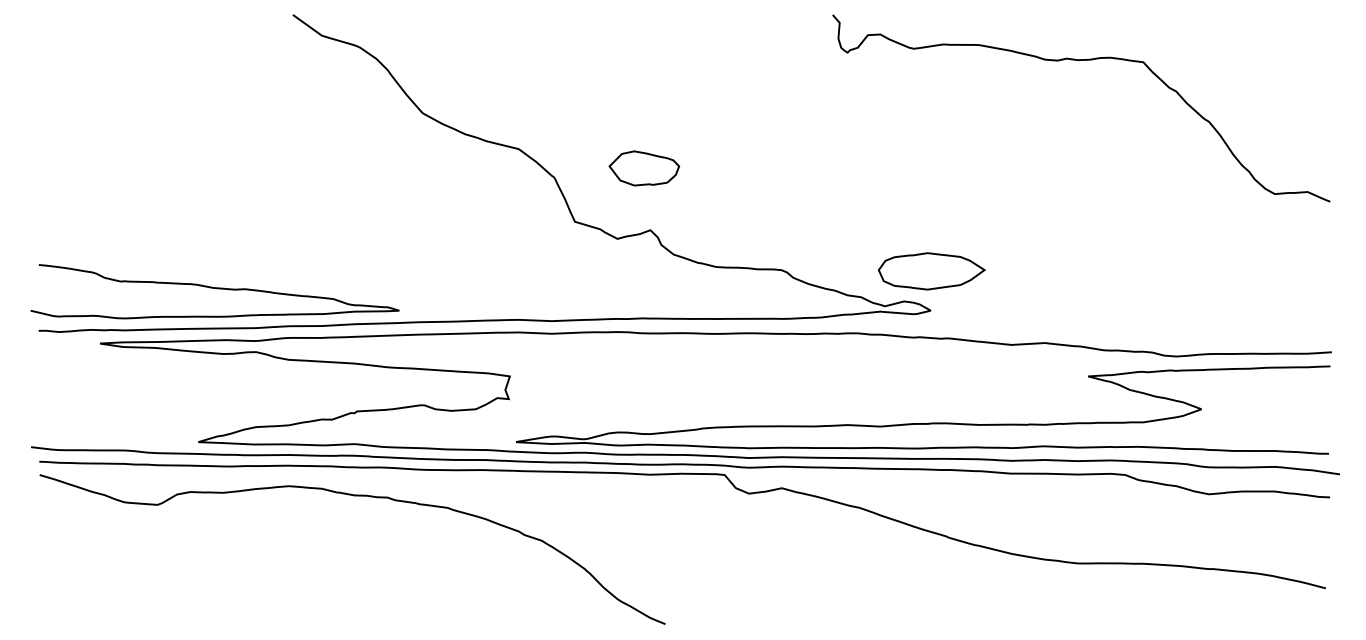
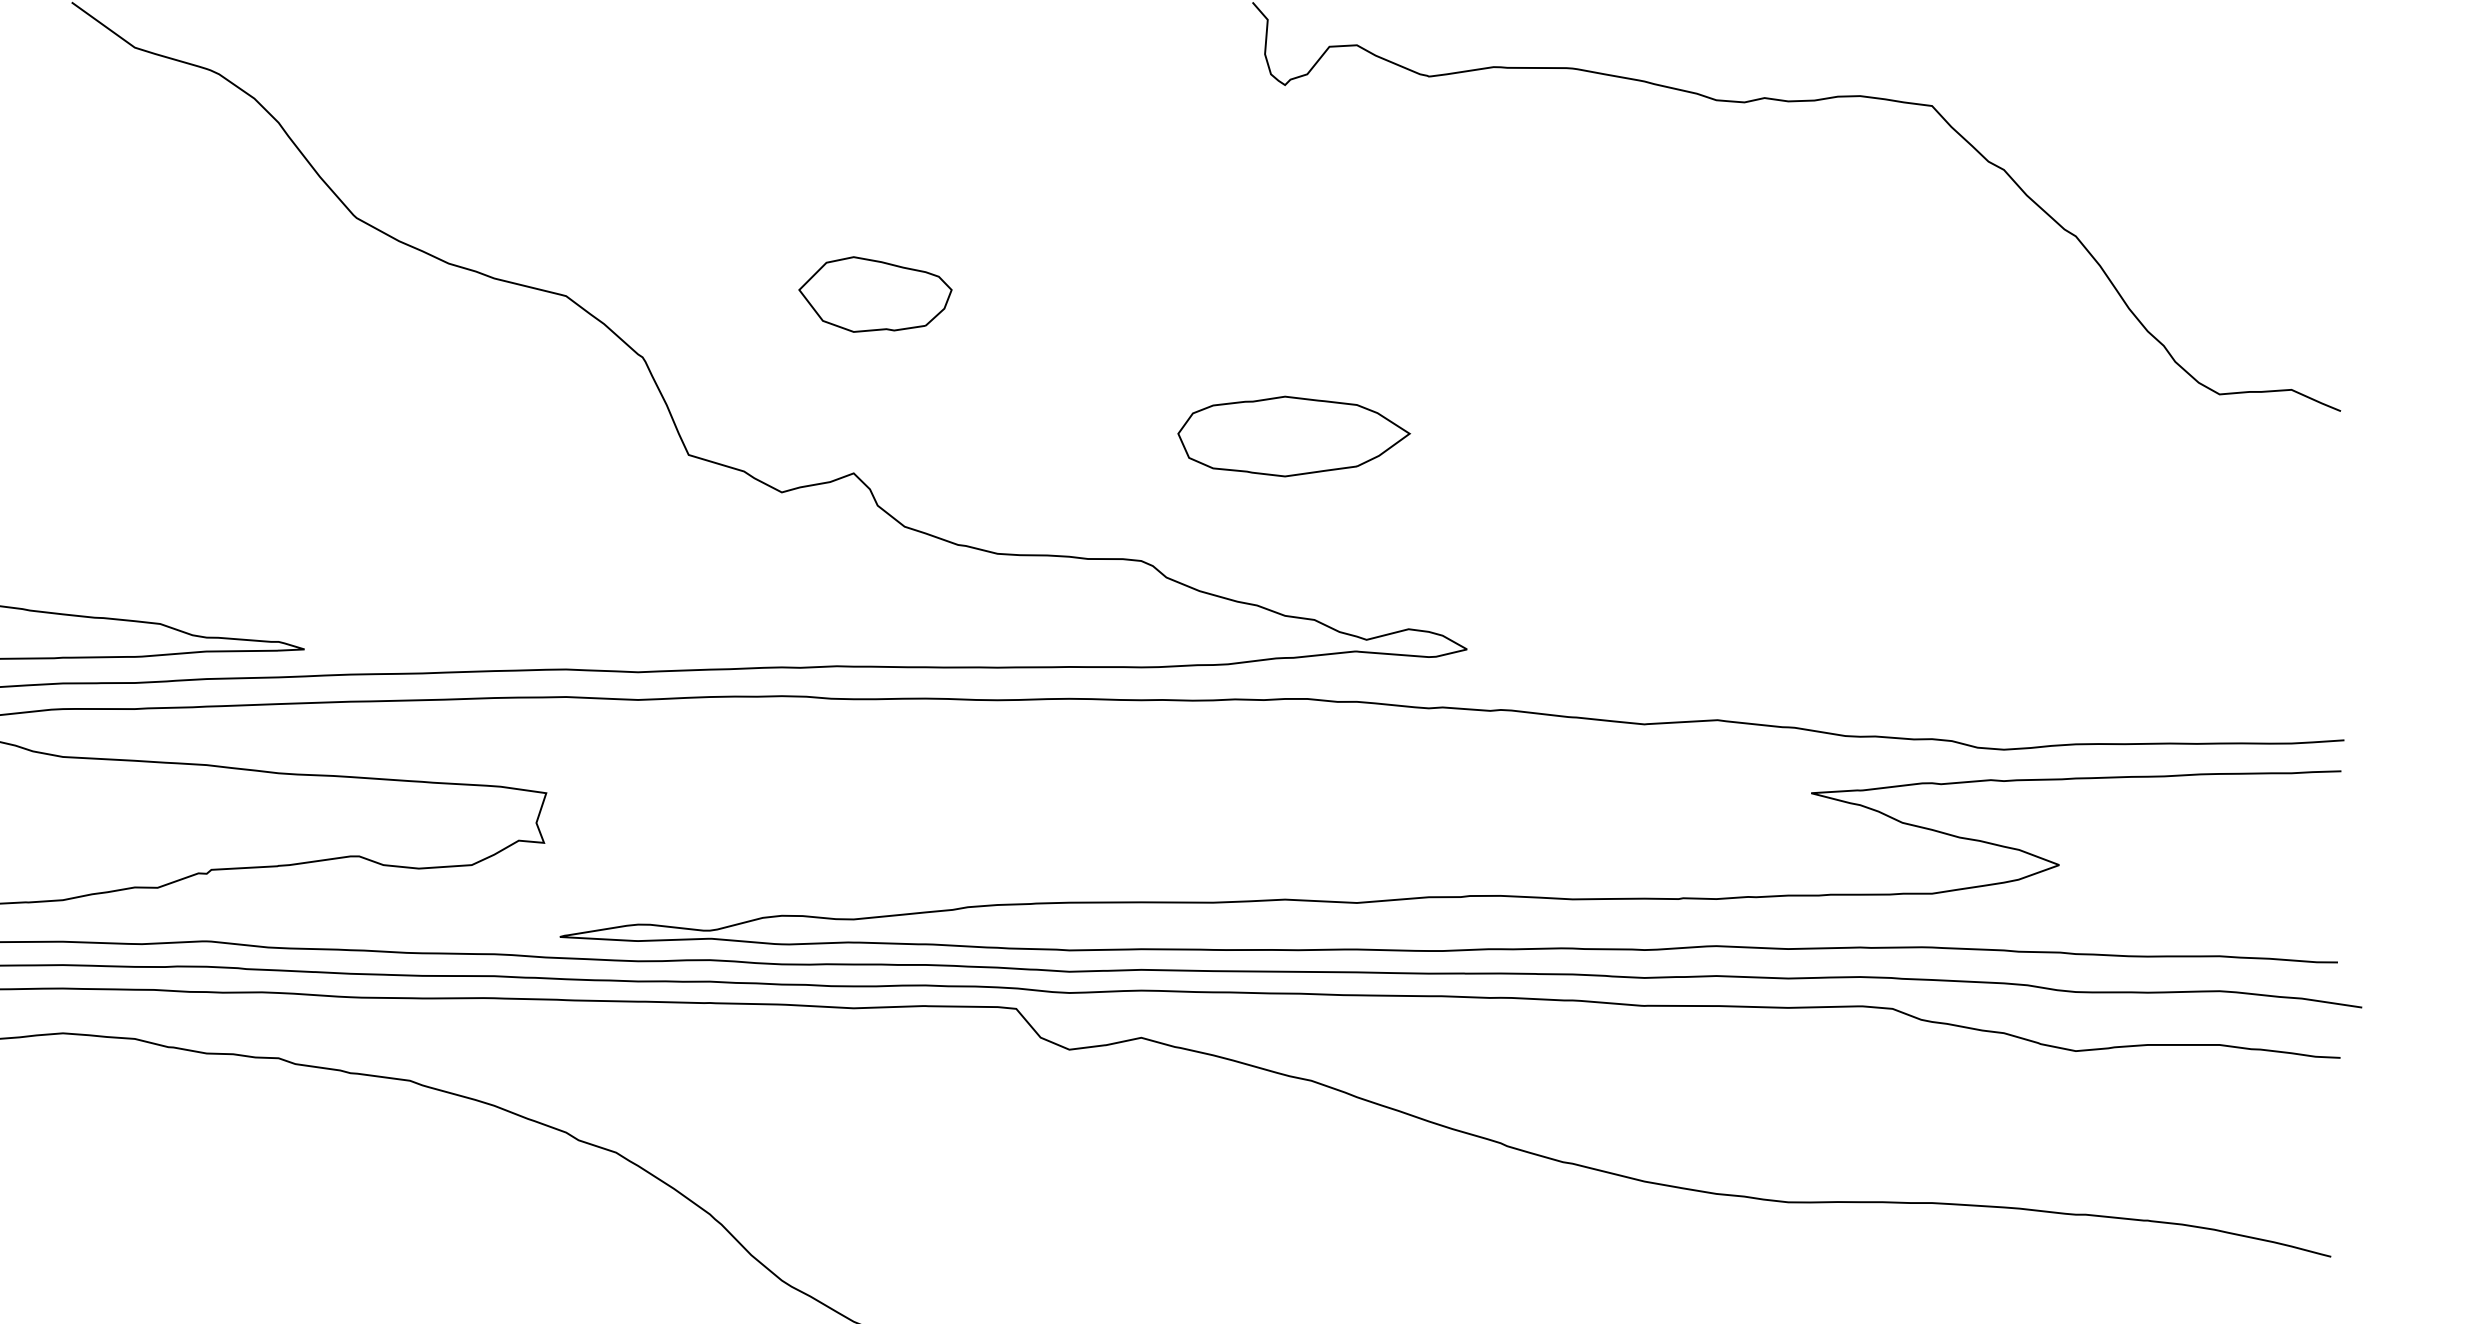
part: (644, 168) -> (875, 294), moved
part: (931, 271) -> (1293, 436), moved

